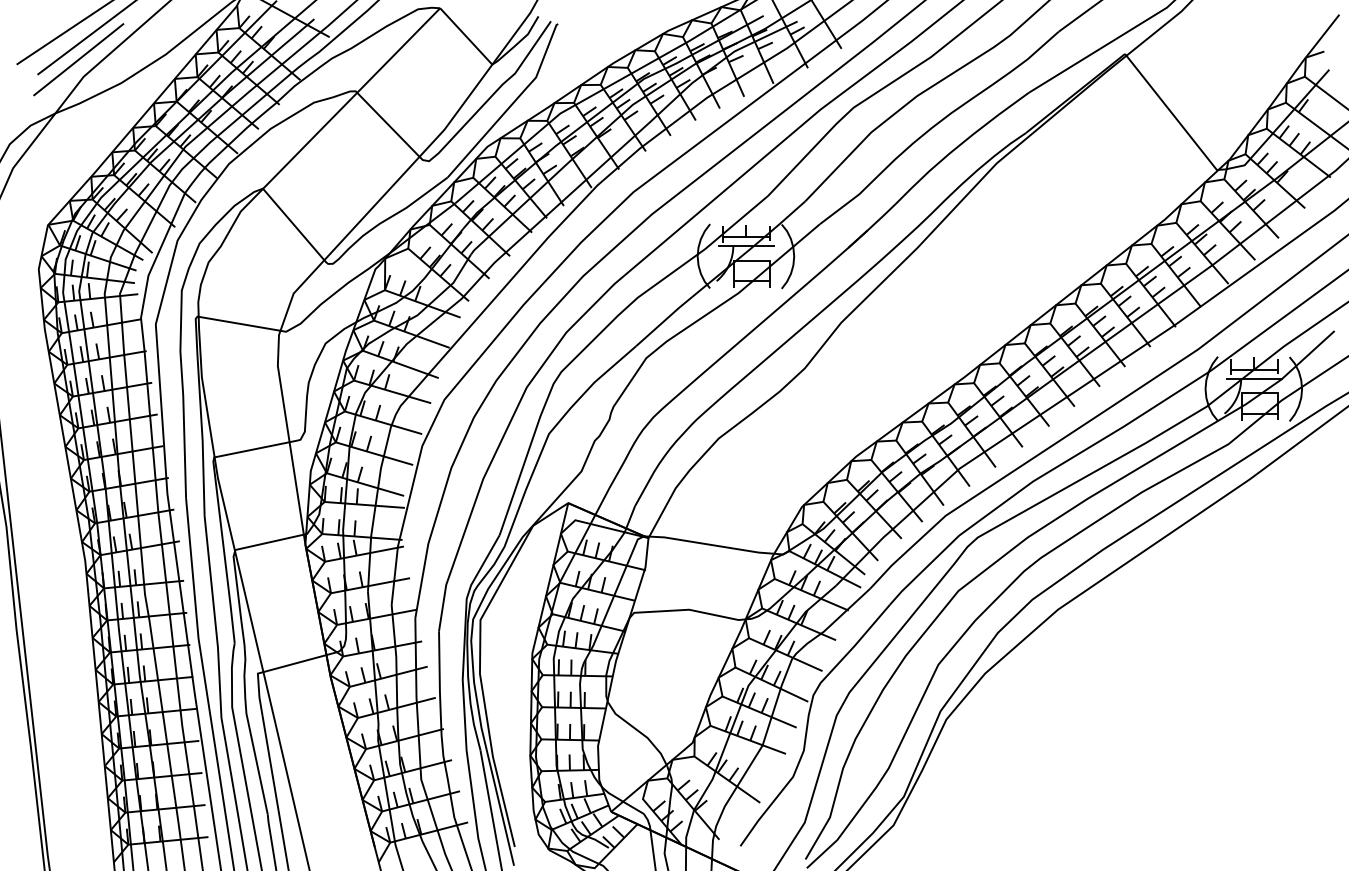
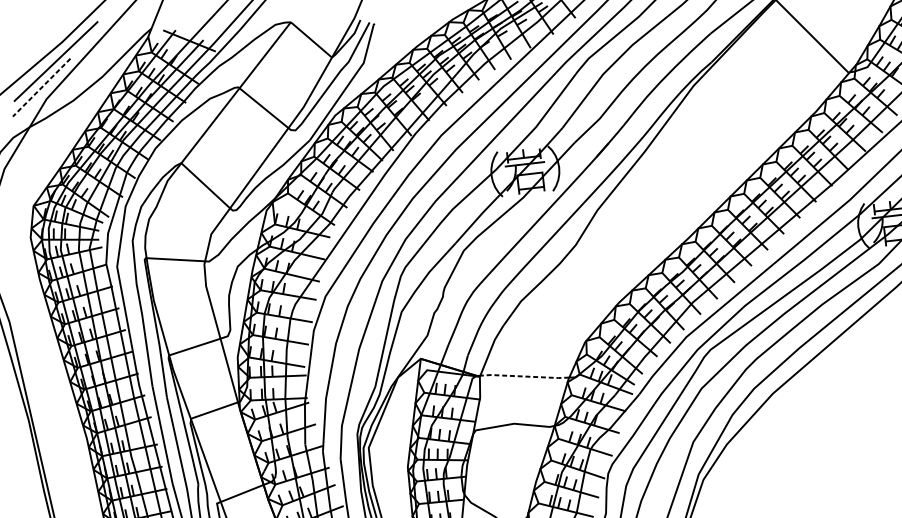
line: (78, 59) -> (41, 87), solid -> dashed
line: (711, 544) -> (524, 376), solid -> dashed

